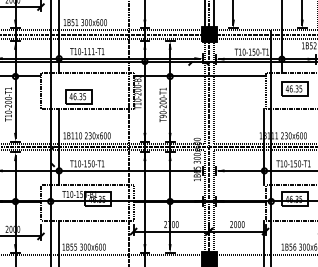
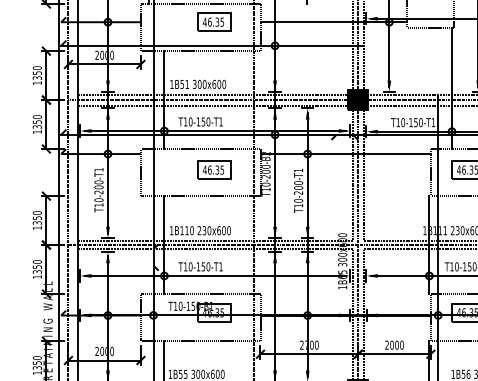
text: (91, 51) -> (205, 121), T10-111-T1 -> T10-150-T1
part: (78, 96) -> (214, 169), moved
text: (163, 116) -> (298, 205), T90-200-T1 -> T10-200-T1

